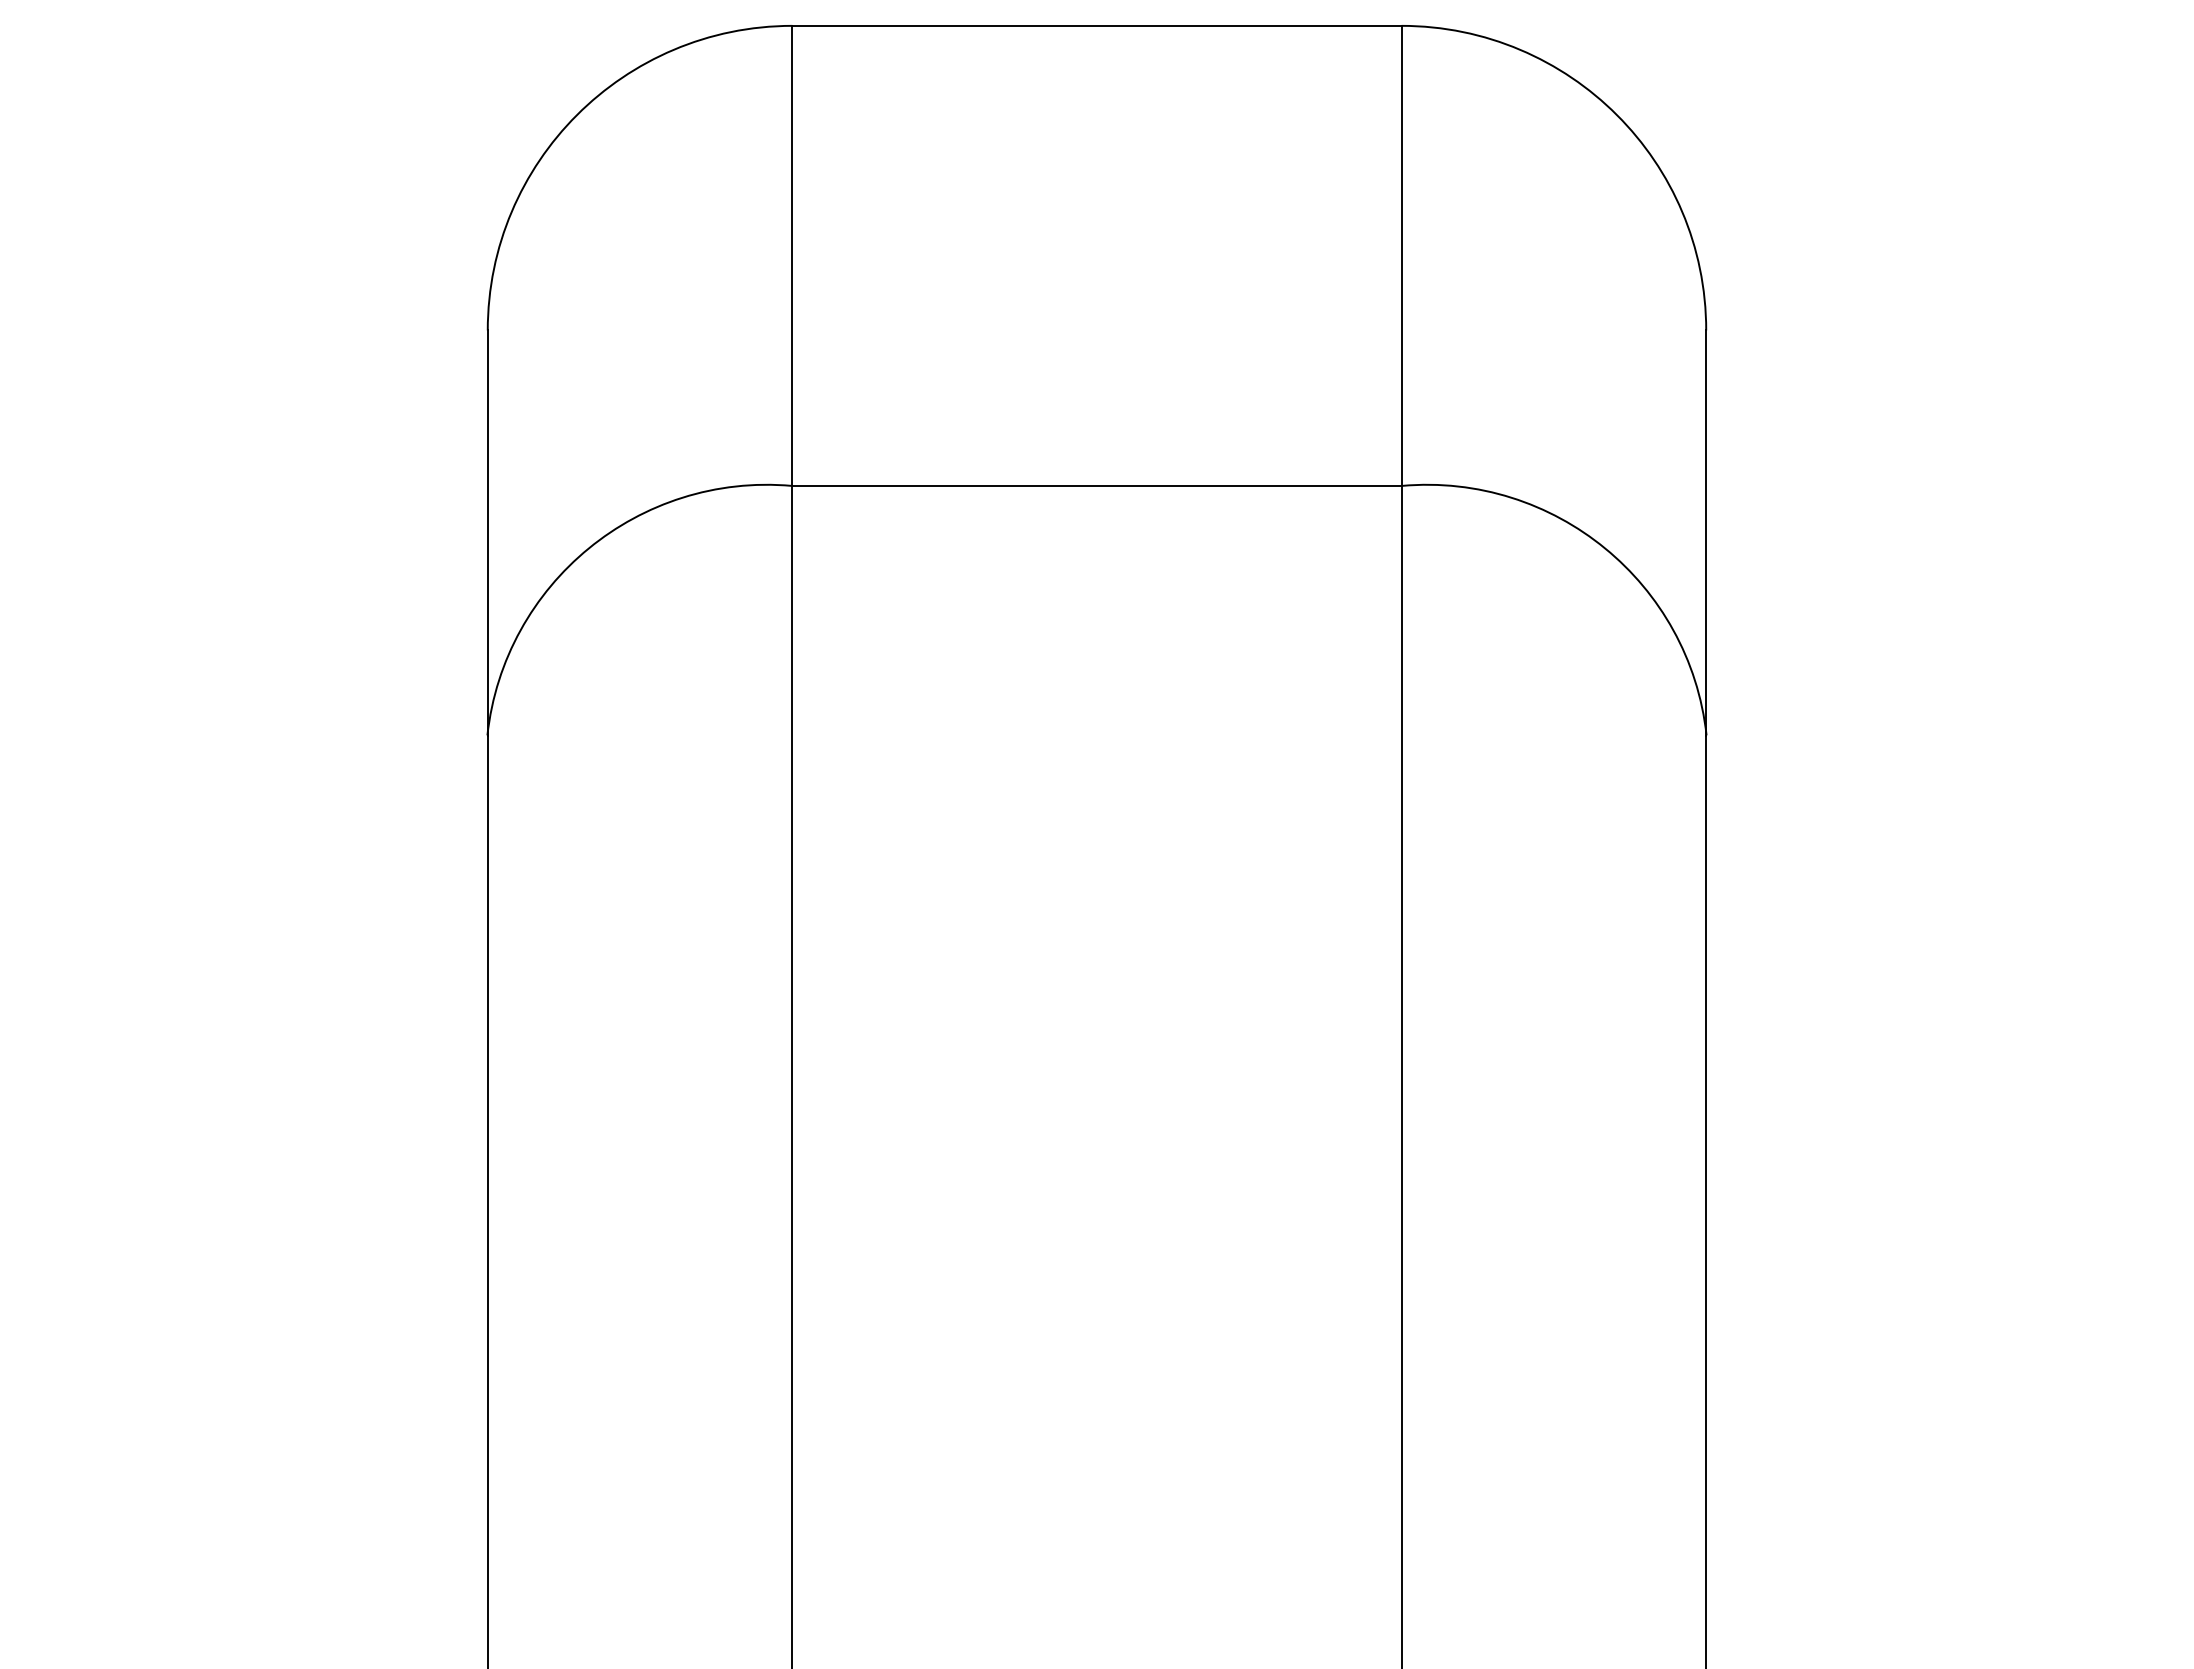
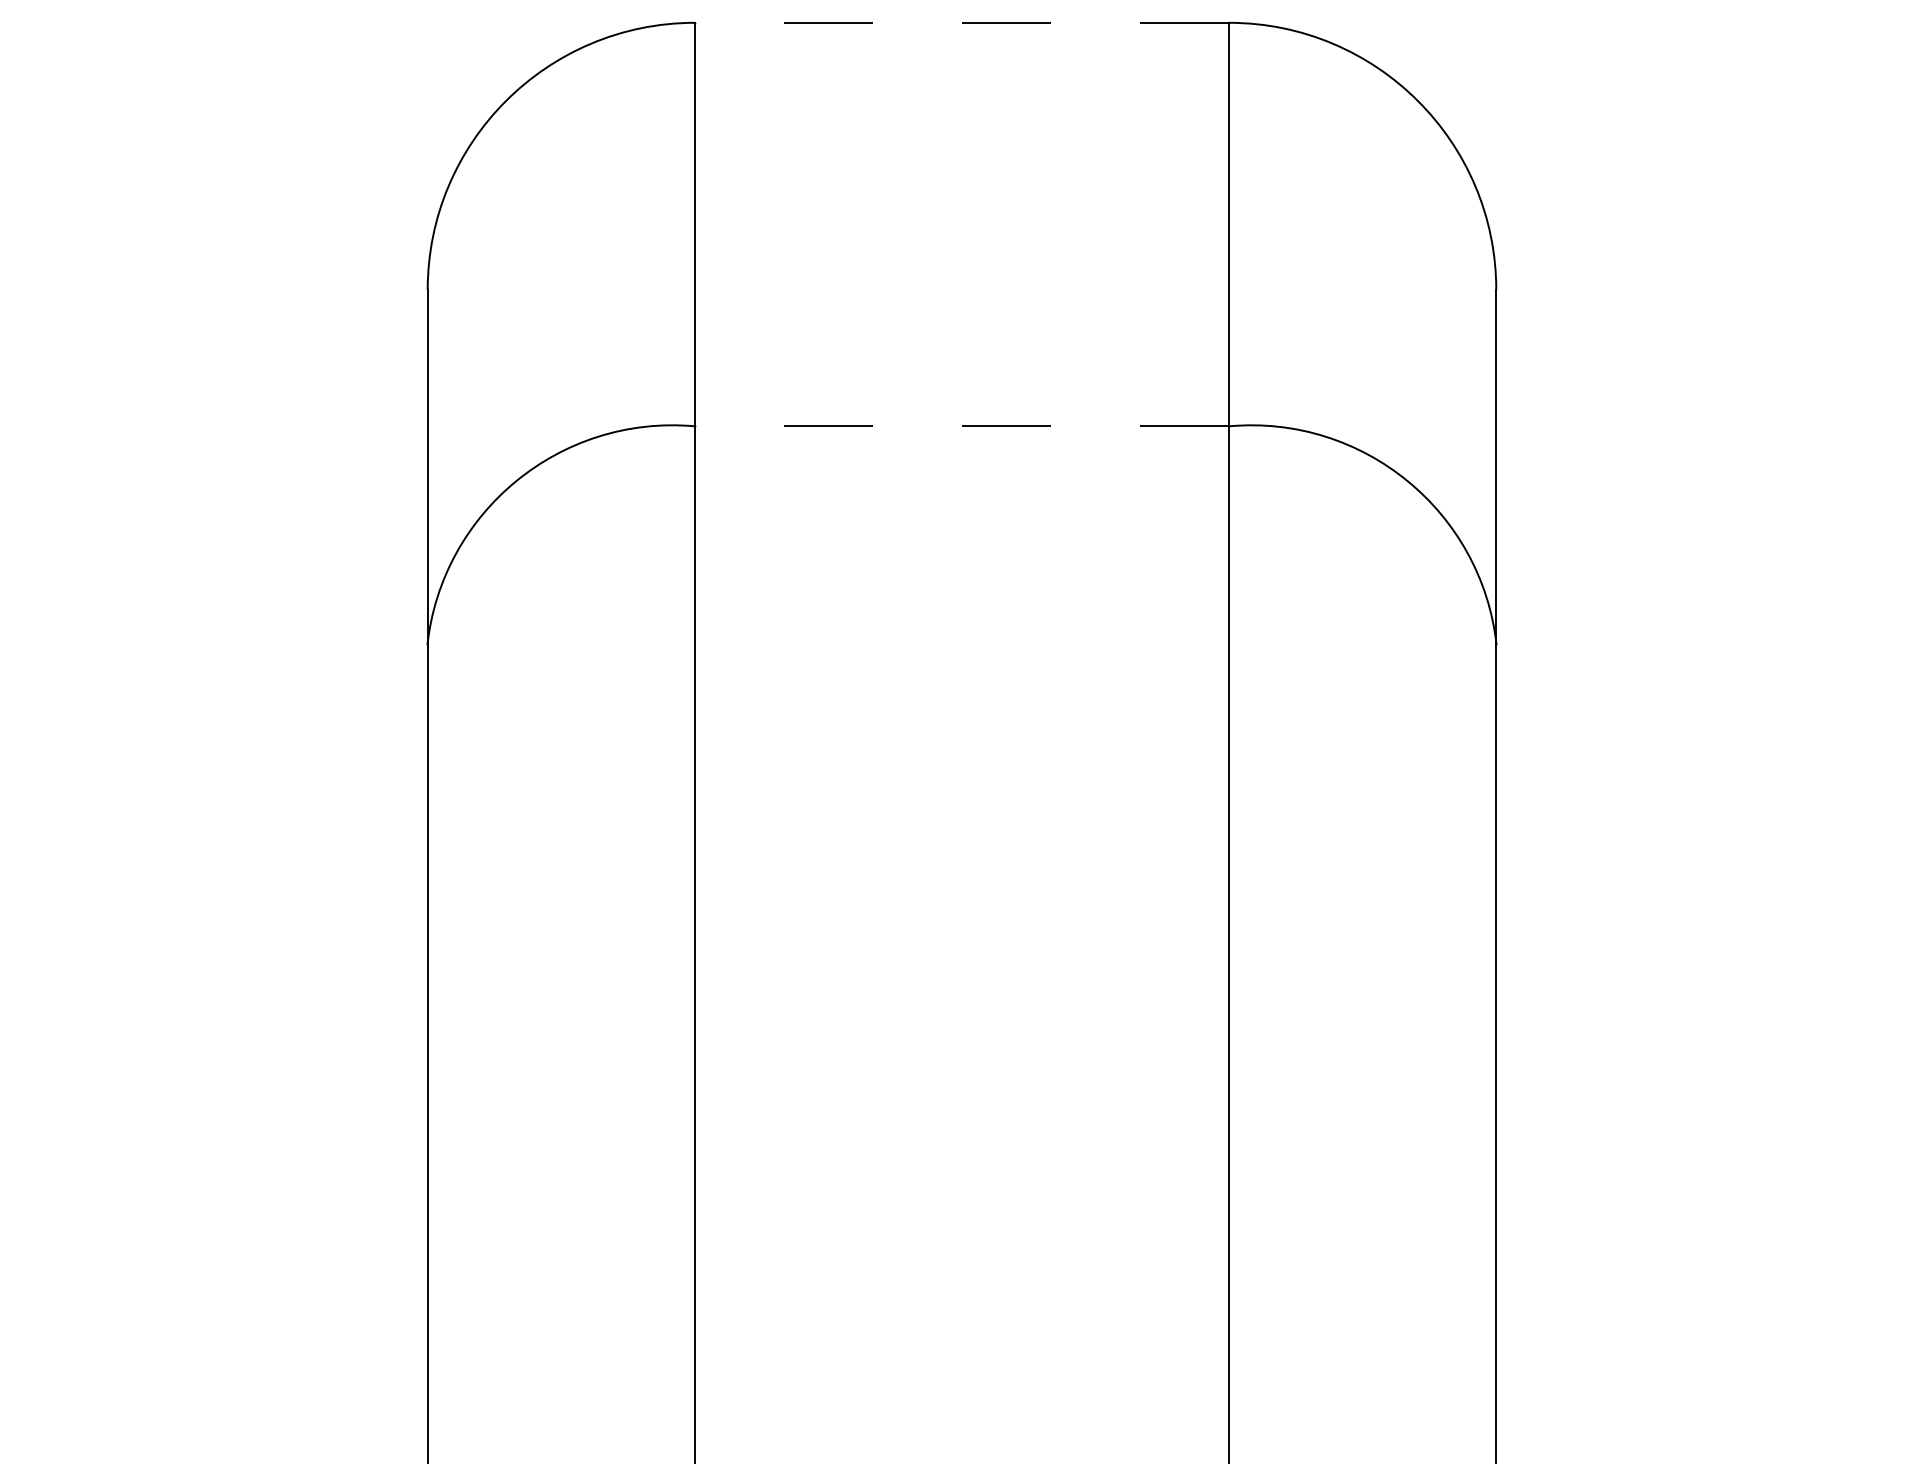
line: (1096, 25) -> (961, 22), solid -> dashed
line: (1096, 485) -> (961, 425), solid -> dashed

